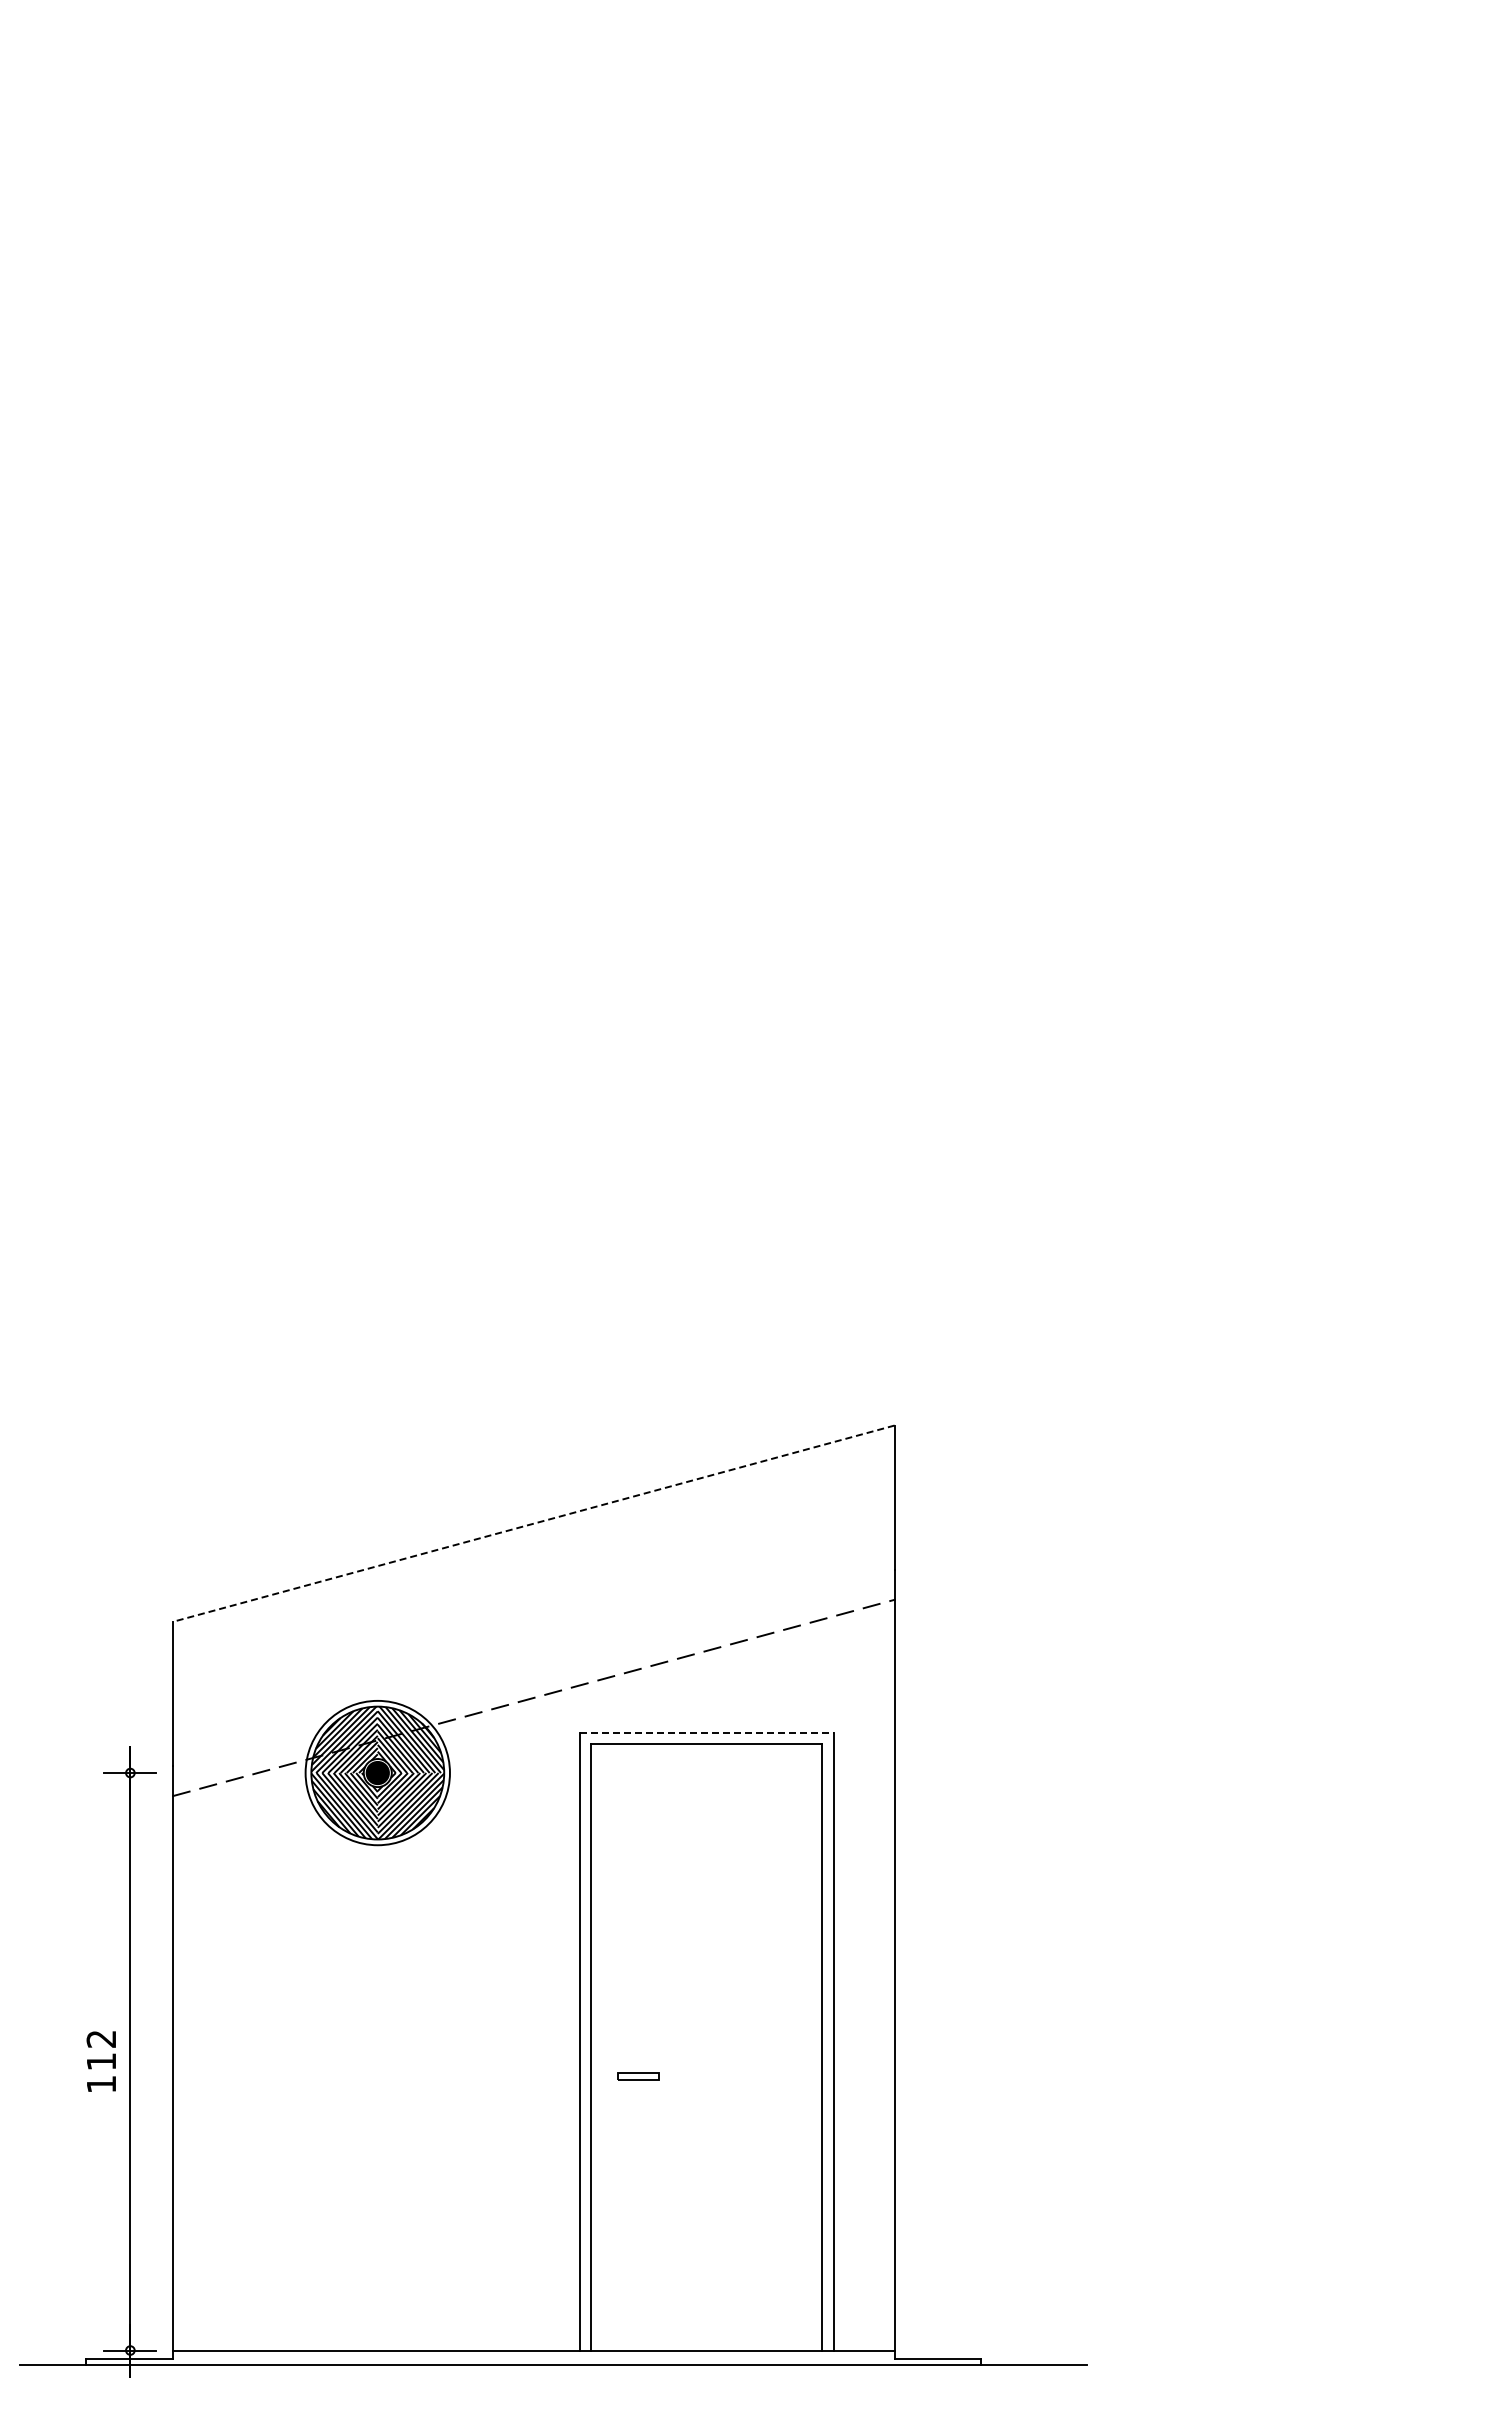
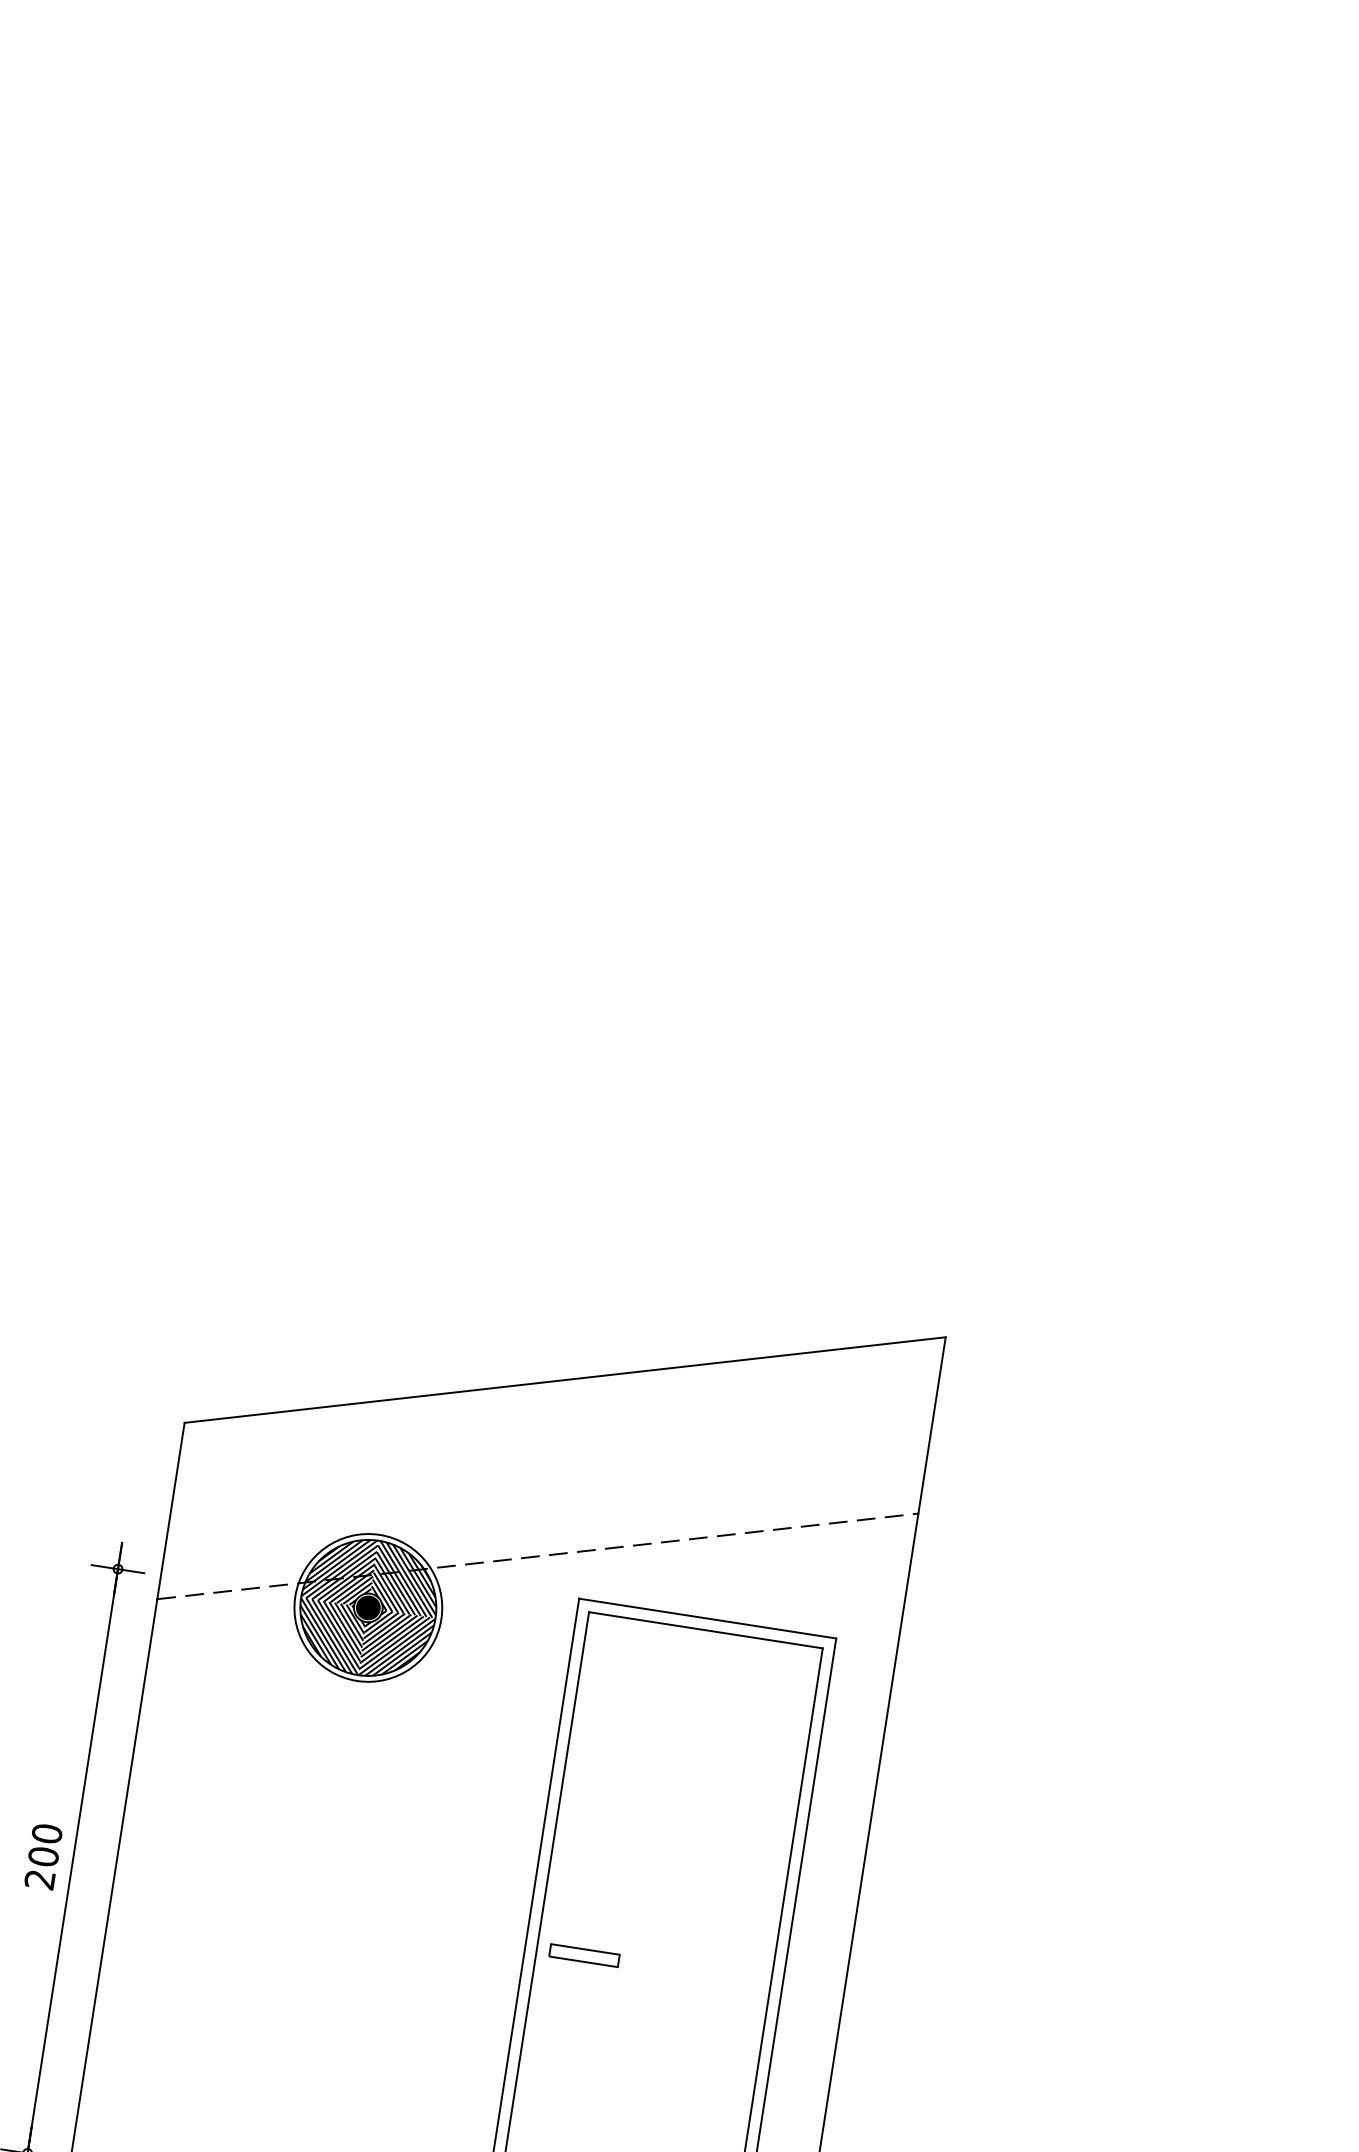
line: (533, 1523) -> (564, 1379), dashed -> solid
line: (707, 1732) -> (708, 1618), dashed -> solid
text: (101, 2061) -> (43, 1856), 112 -> 200
part: (637, 2075) -> (583, 1954), size x1.67

